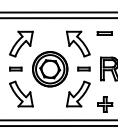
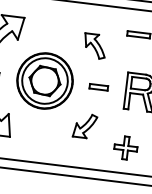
part: (78, 43) -> (95, 45), size x0.6
part: (78, 93) -> (85, 125), size x0.6

